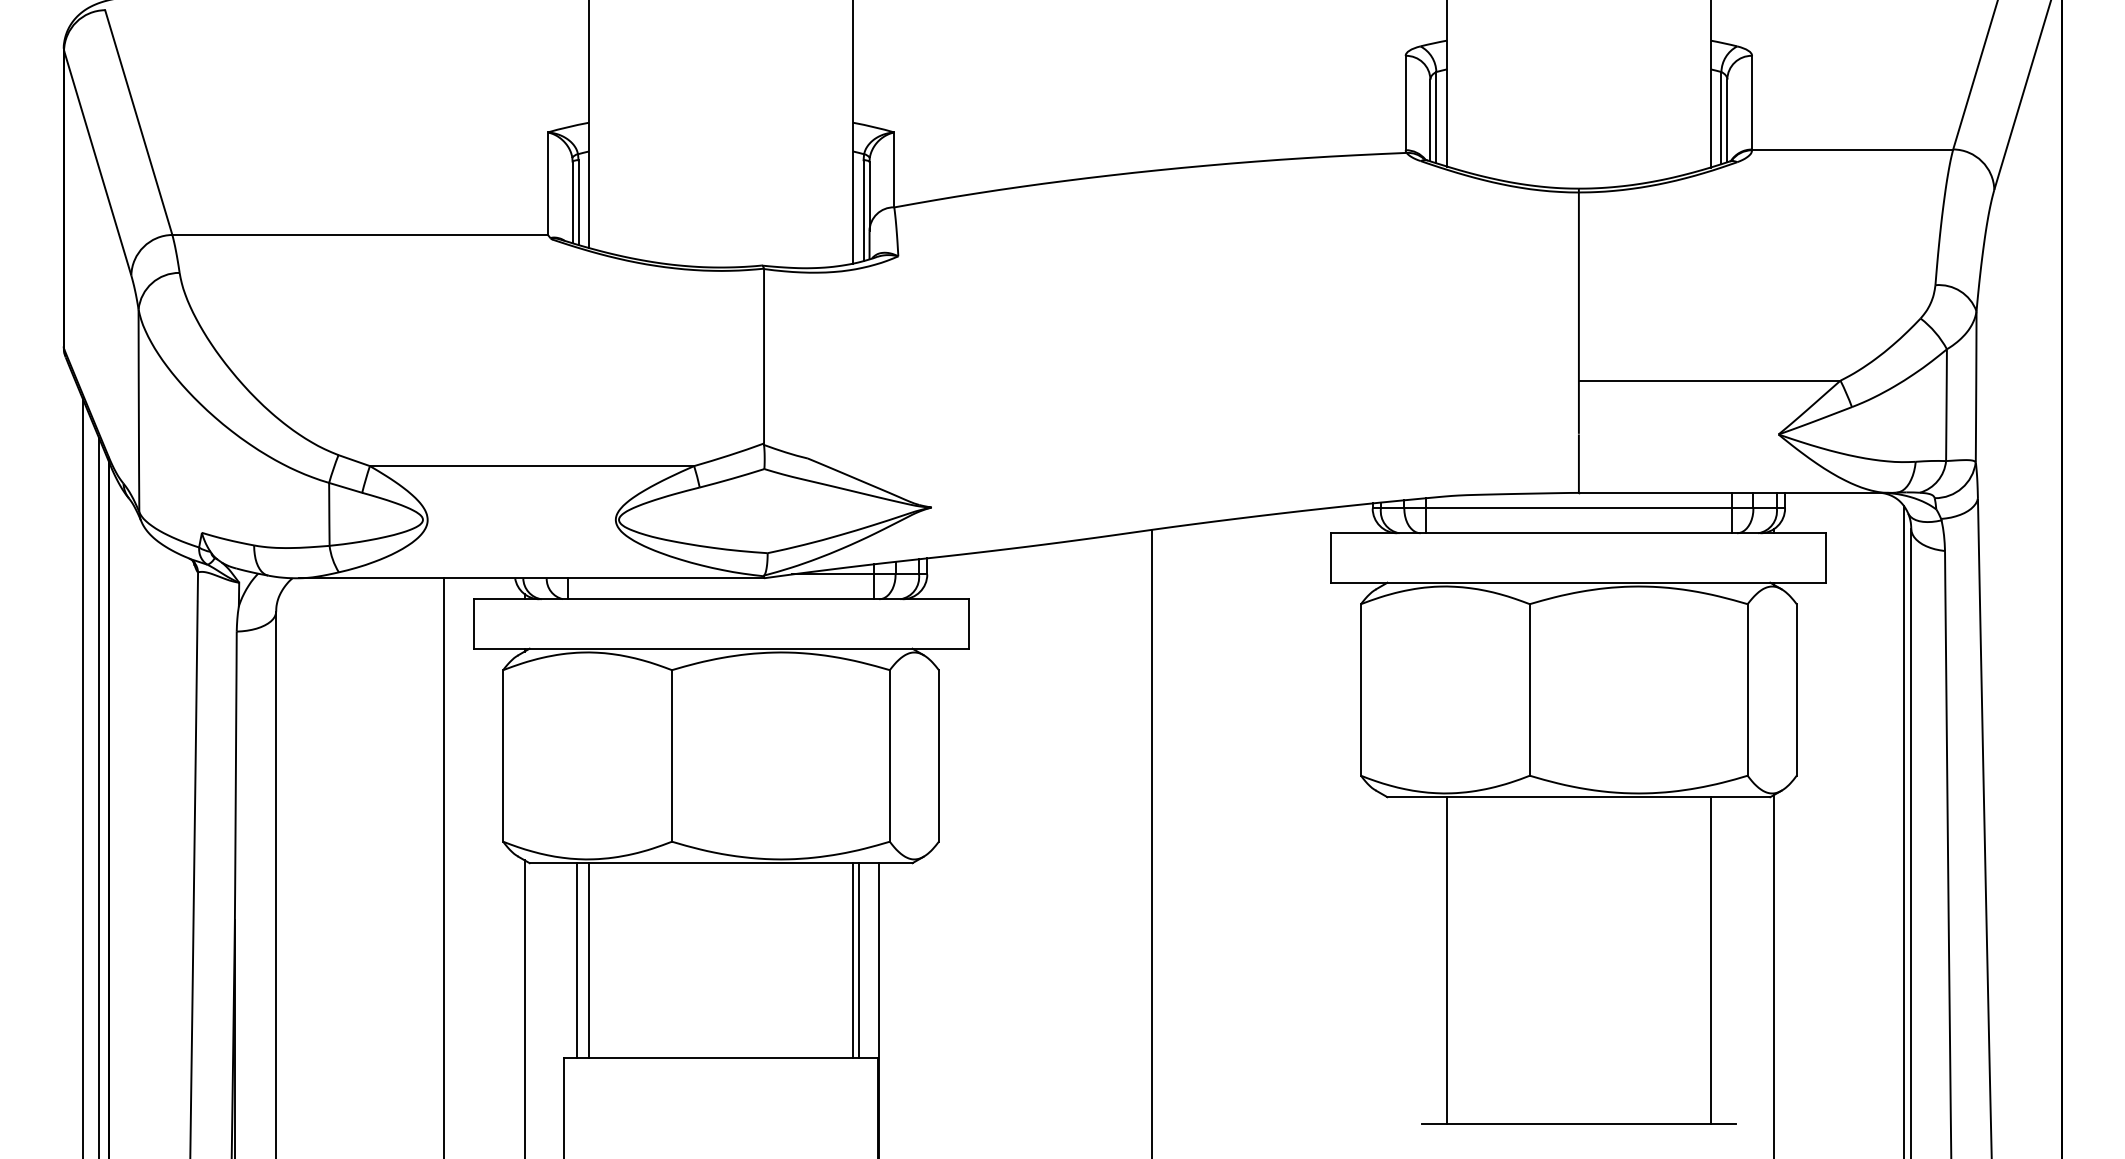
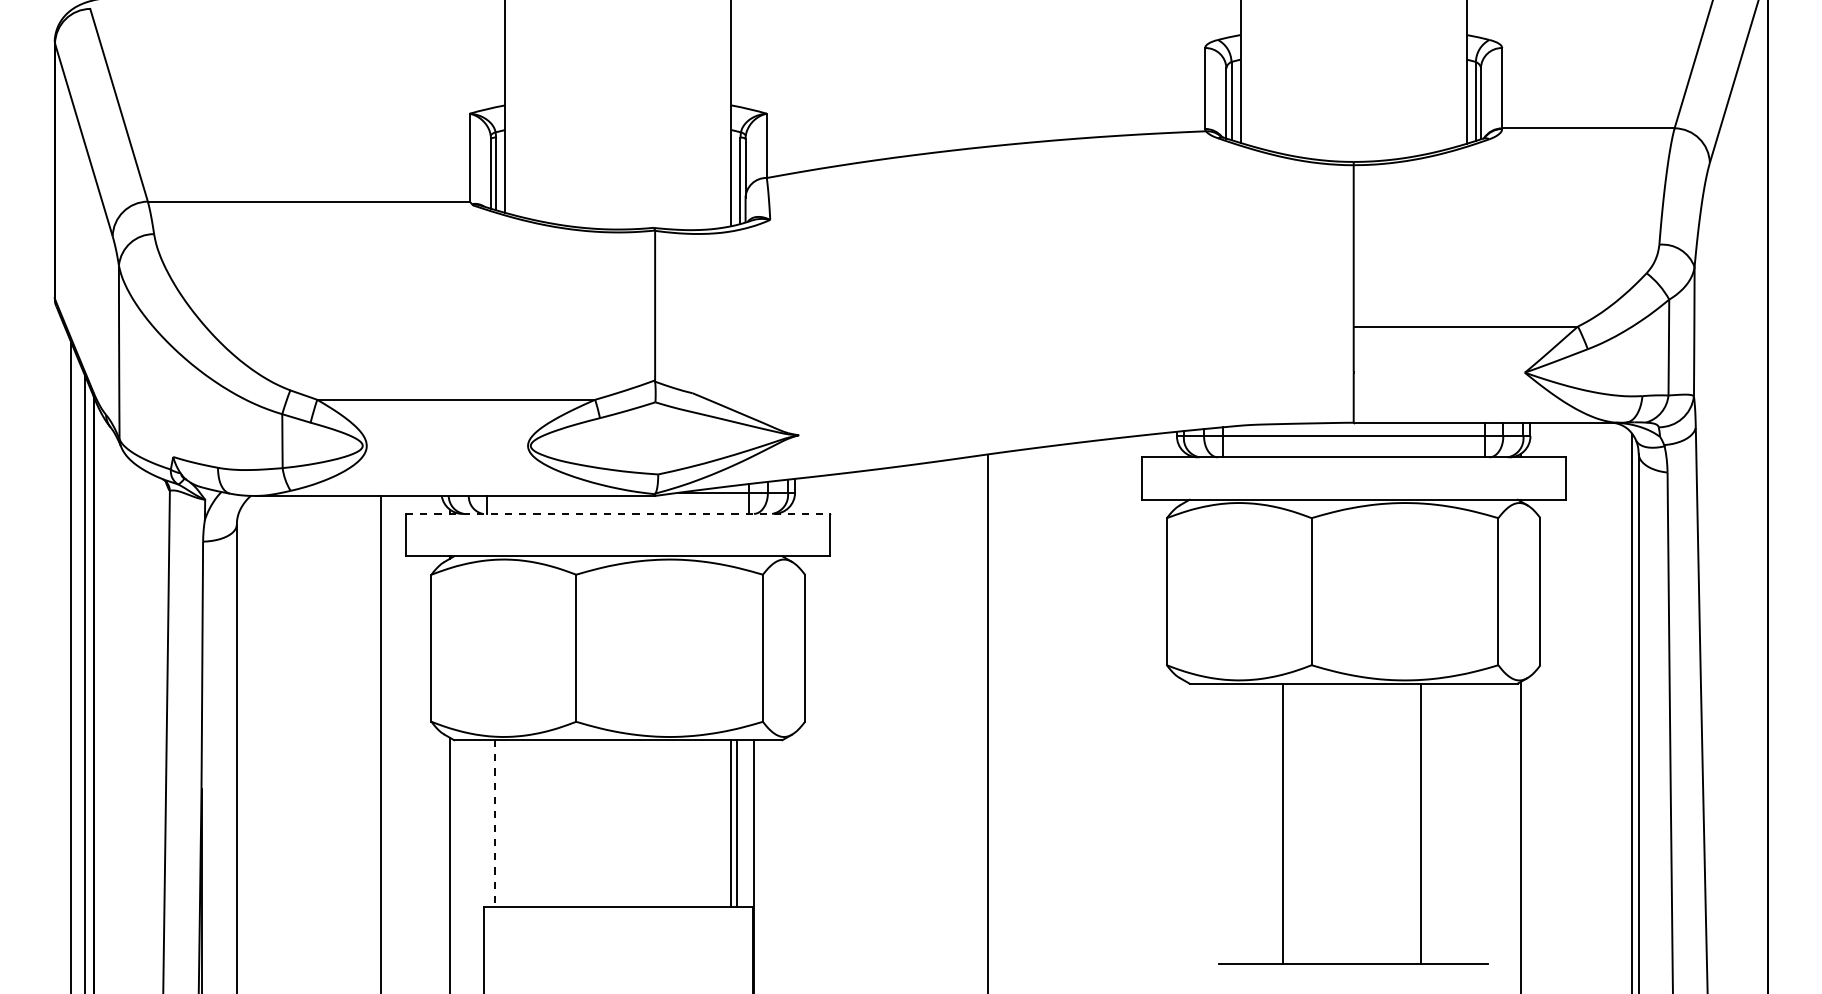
line: (721, 599) -> (618, 514), solid -> dashed
line: (589, 960) -> (505, 823), removed
line: (1446, 960) -> (1282, 823), moved
line: (1710, 960) -> (1420, 823), moved
line: (577, 961) -> (495, 824), solid -> dashed

